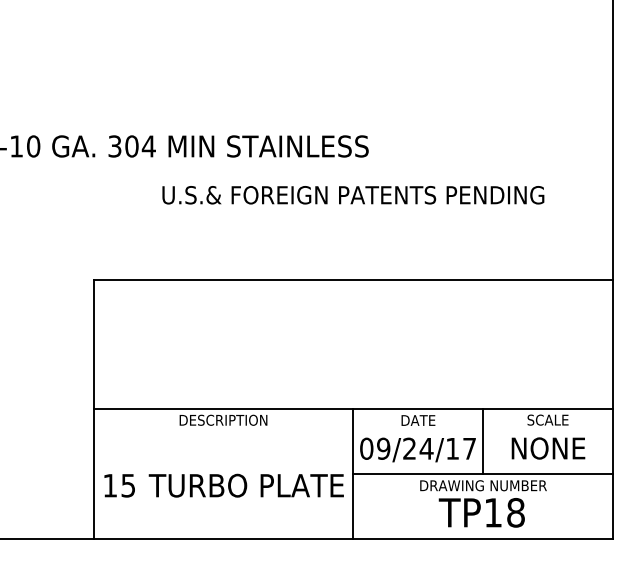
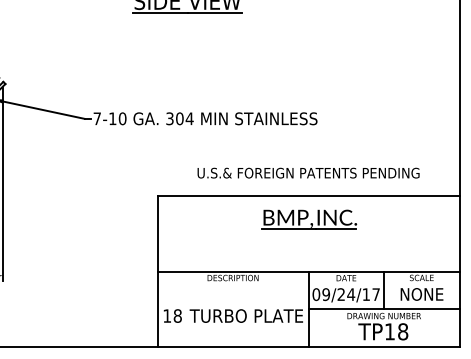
text: (353, 194) -> (308, 172), moved
part: (354, 319) -> (309, 219), added
text: (127, 484) -> (177, 315), 15 -> 18

